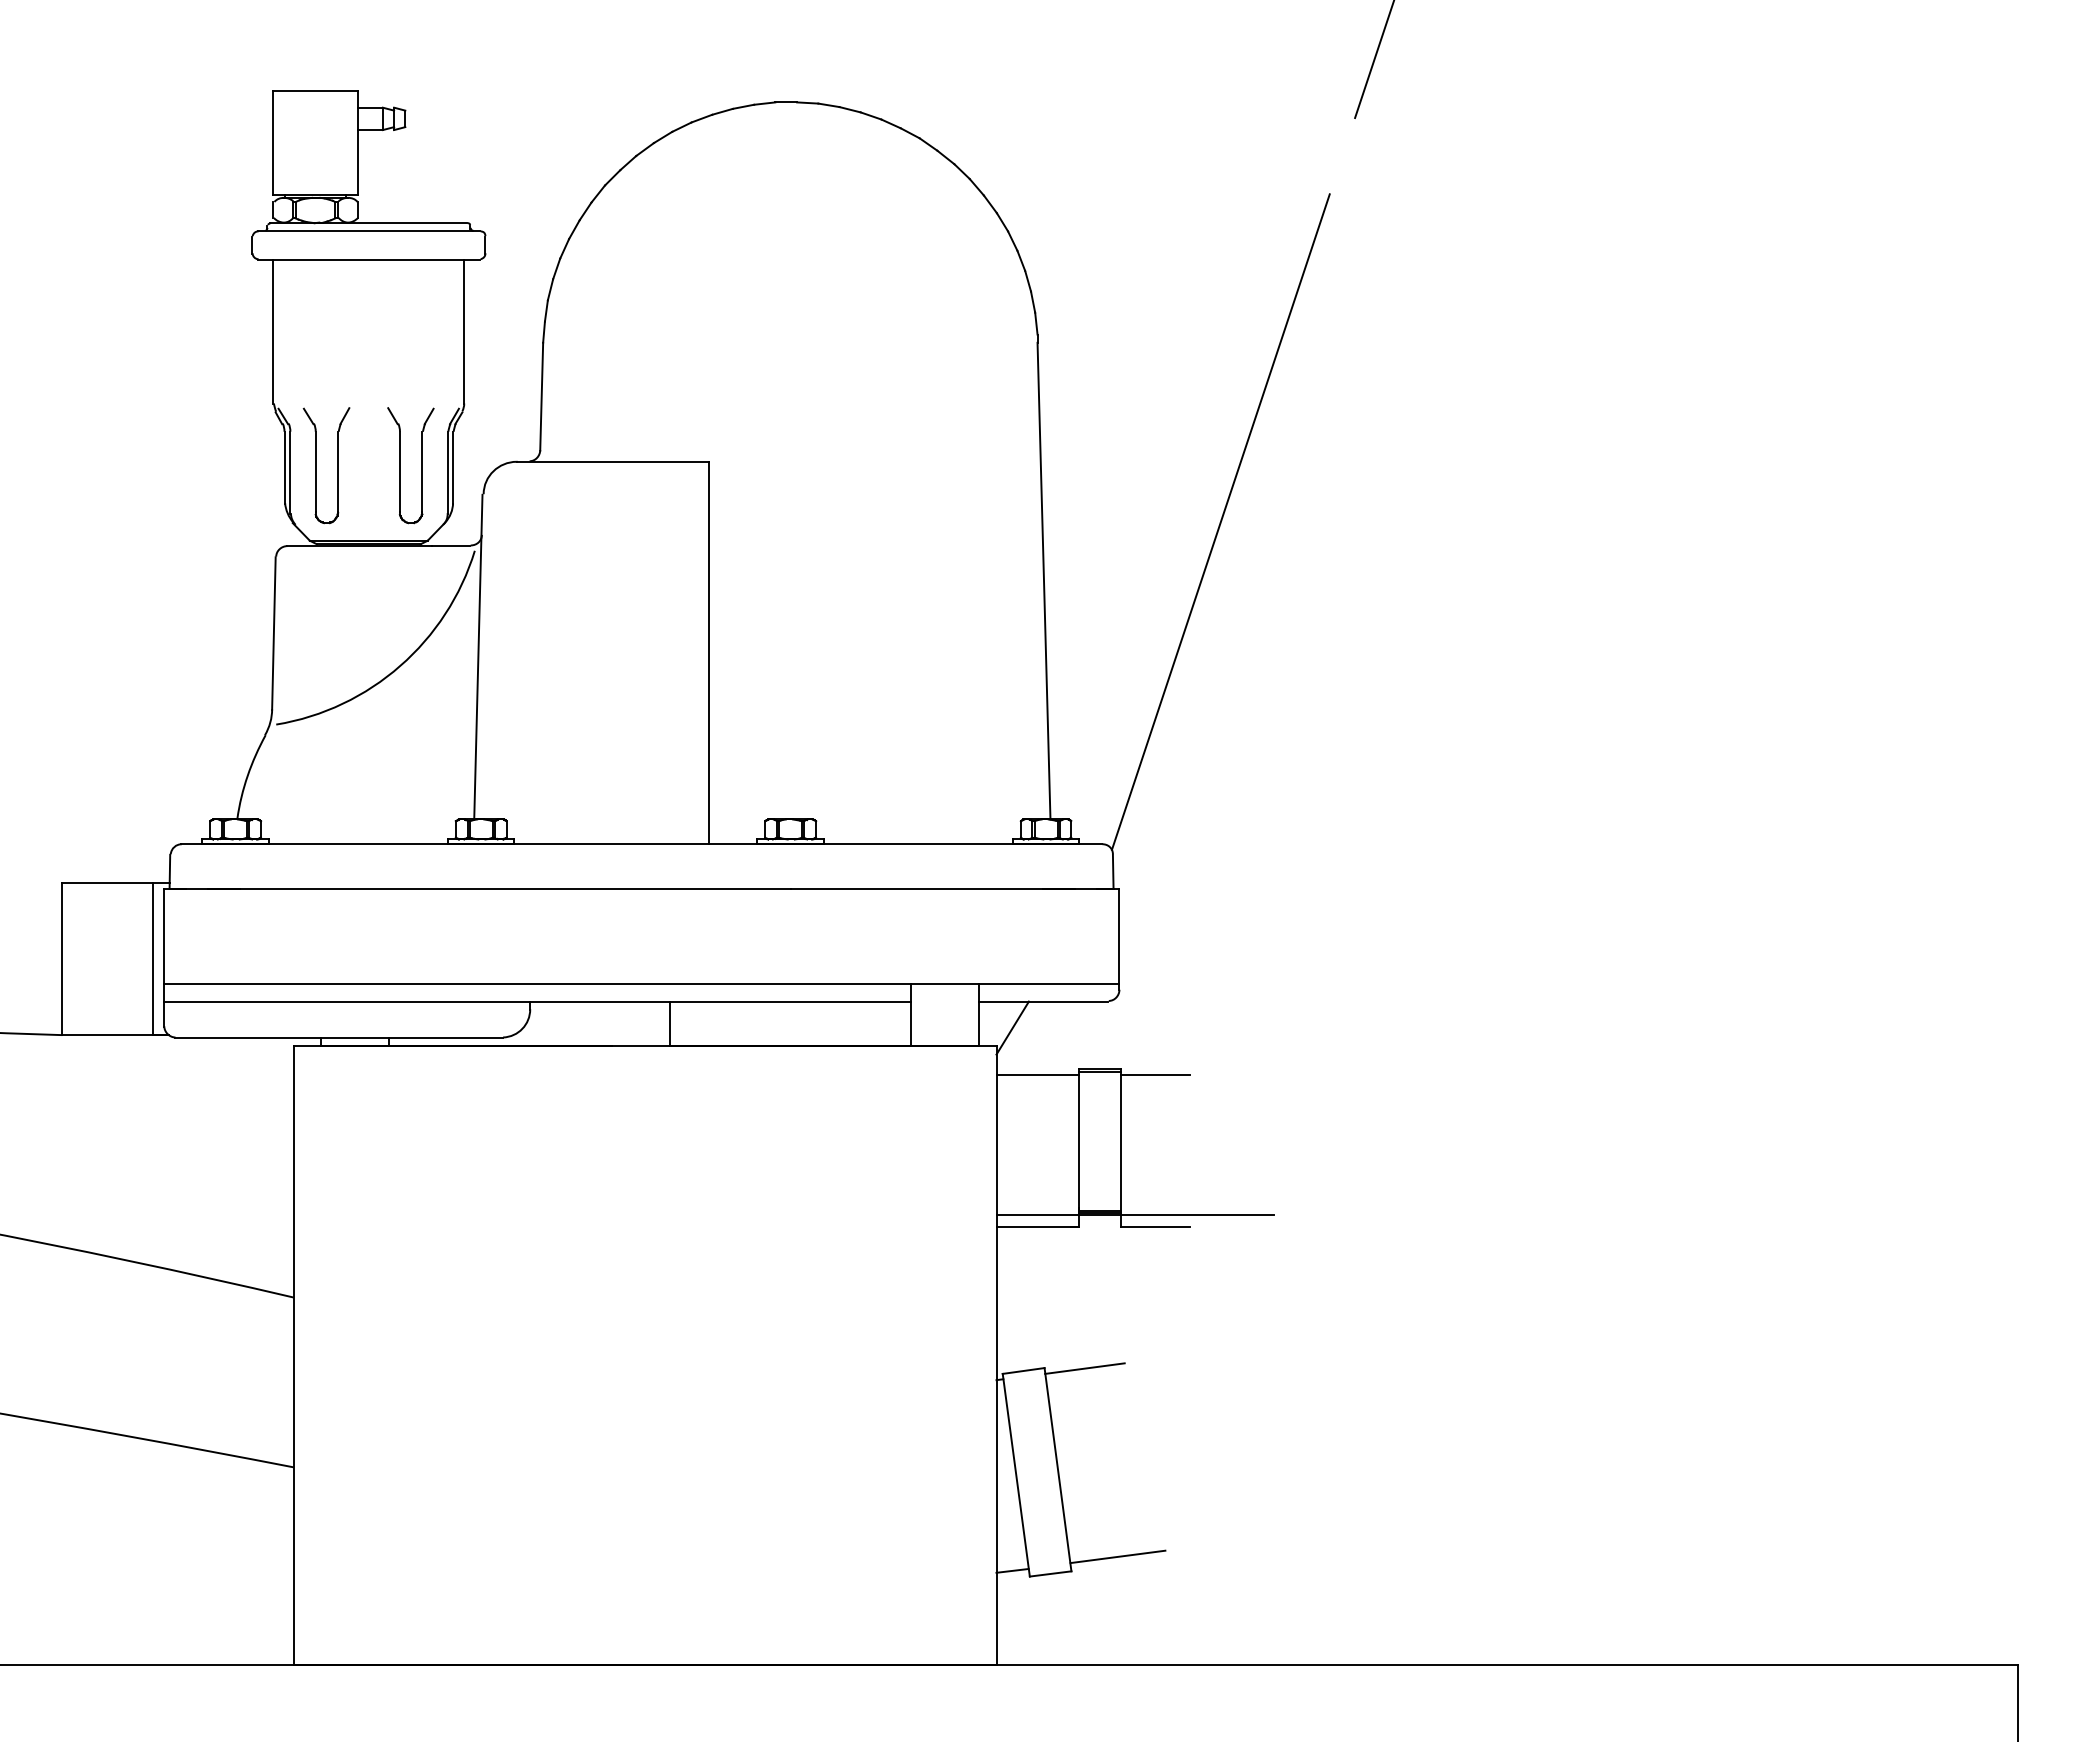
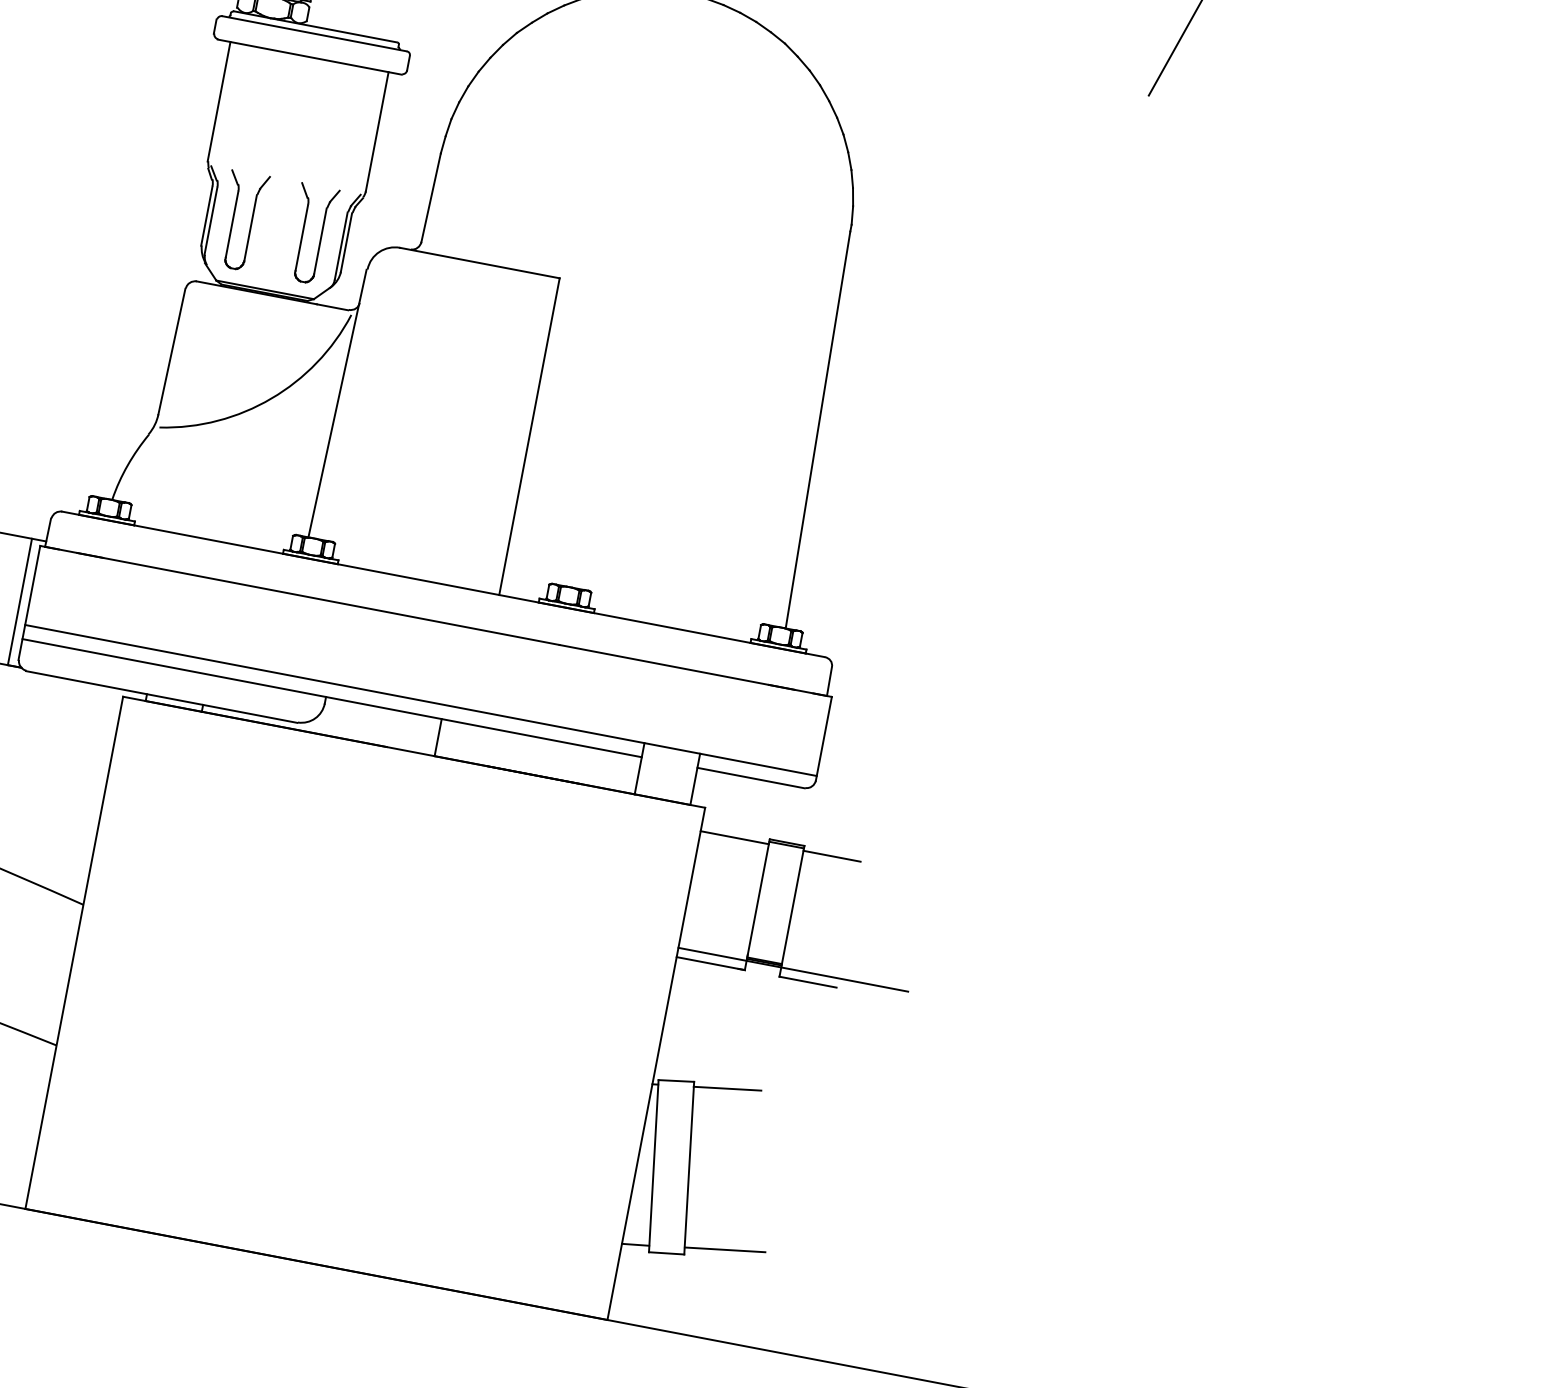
line: (1220, 521) -> (973, 408), removed
line: (1012, 1027) -> (721, 794), removed

